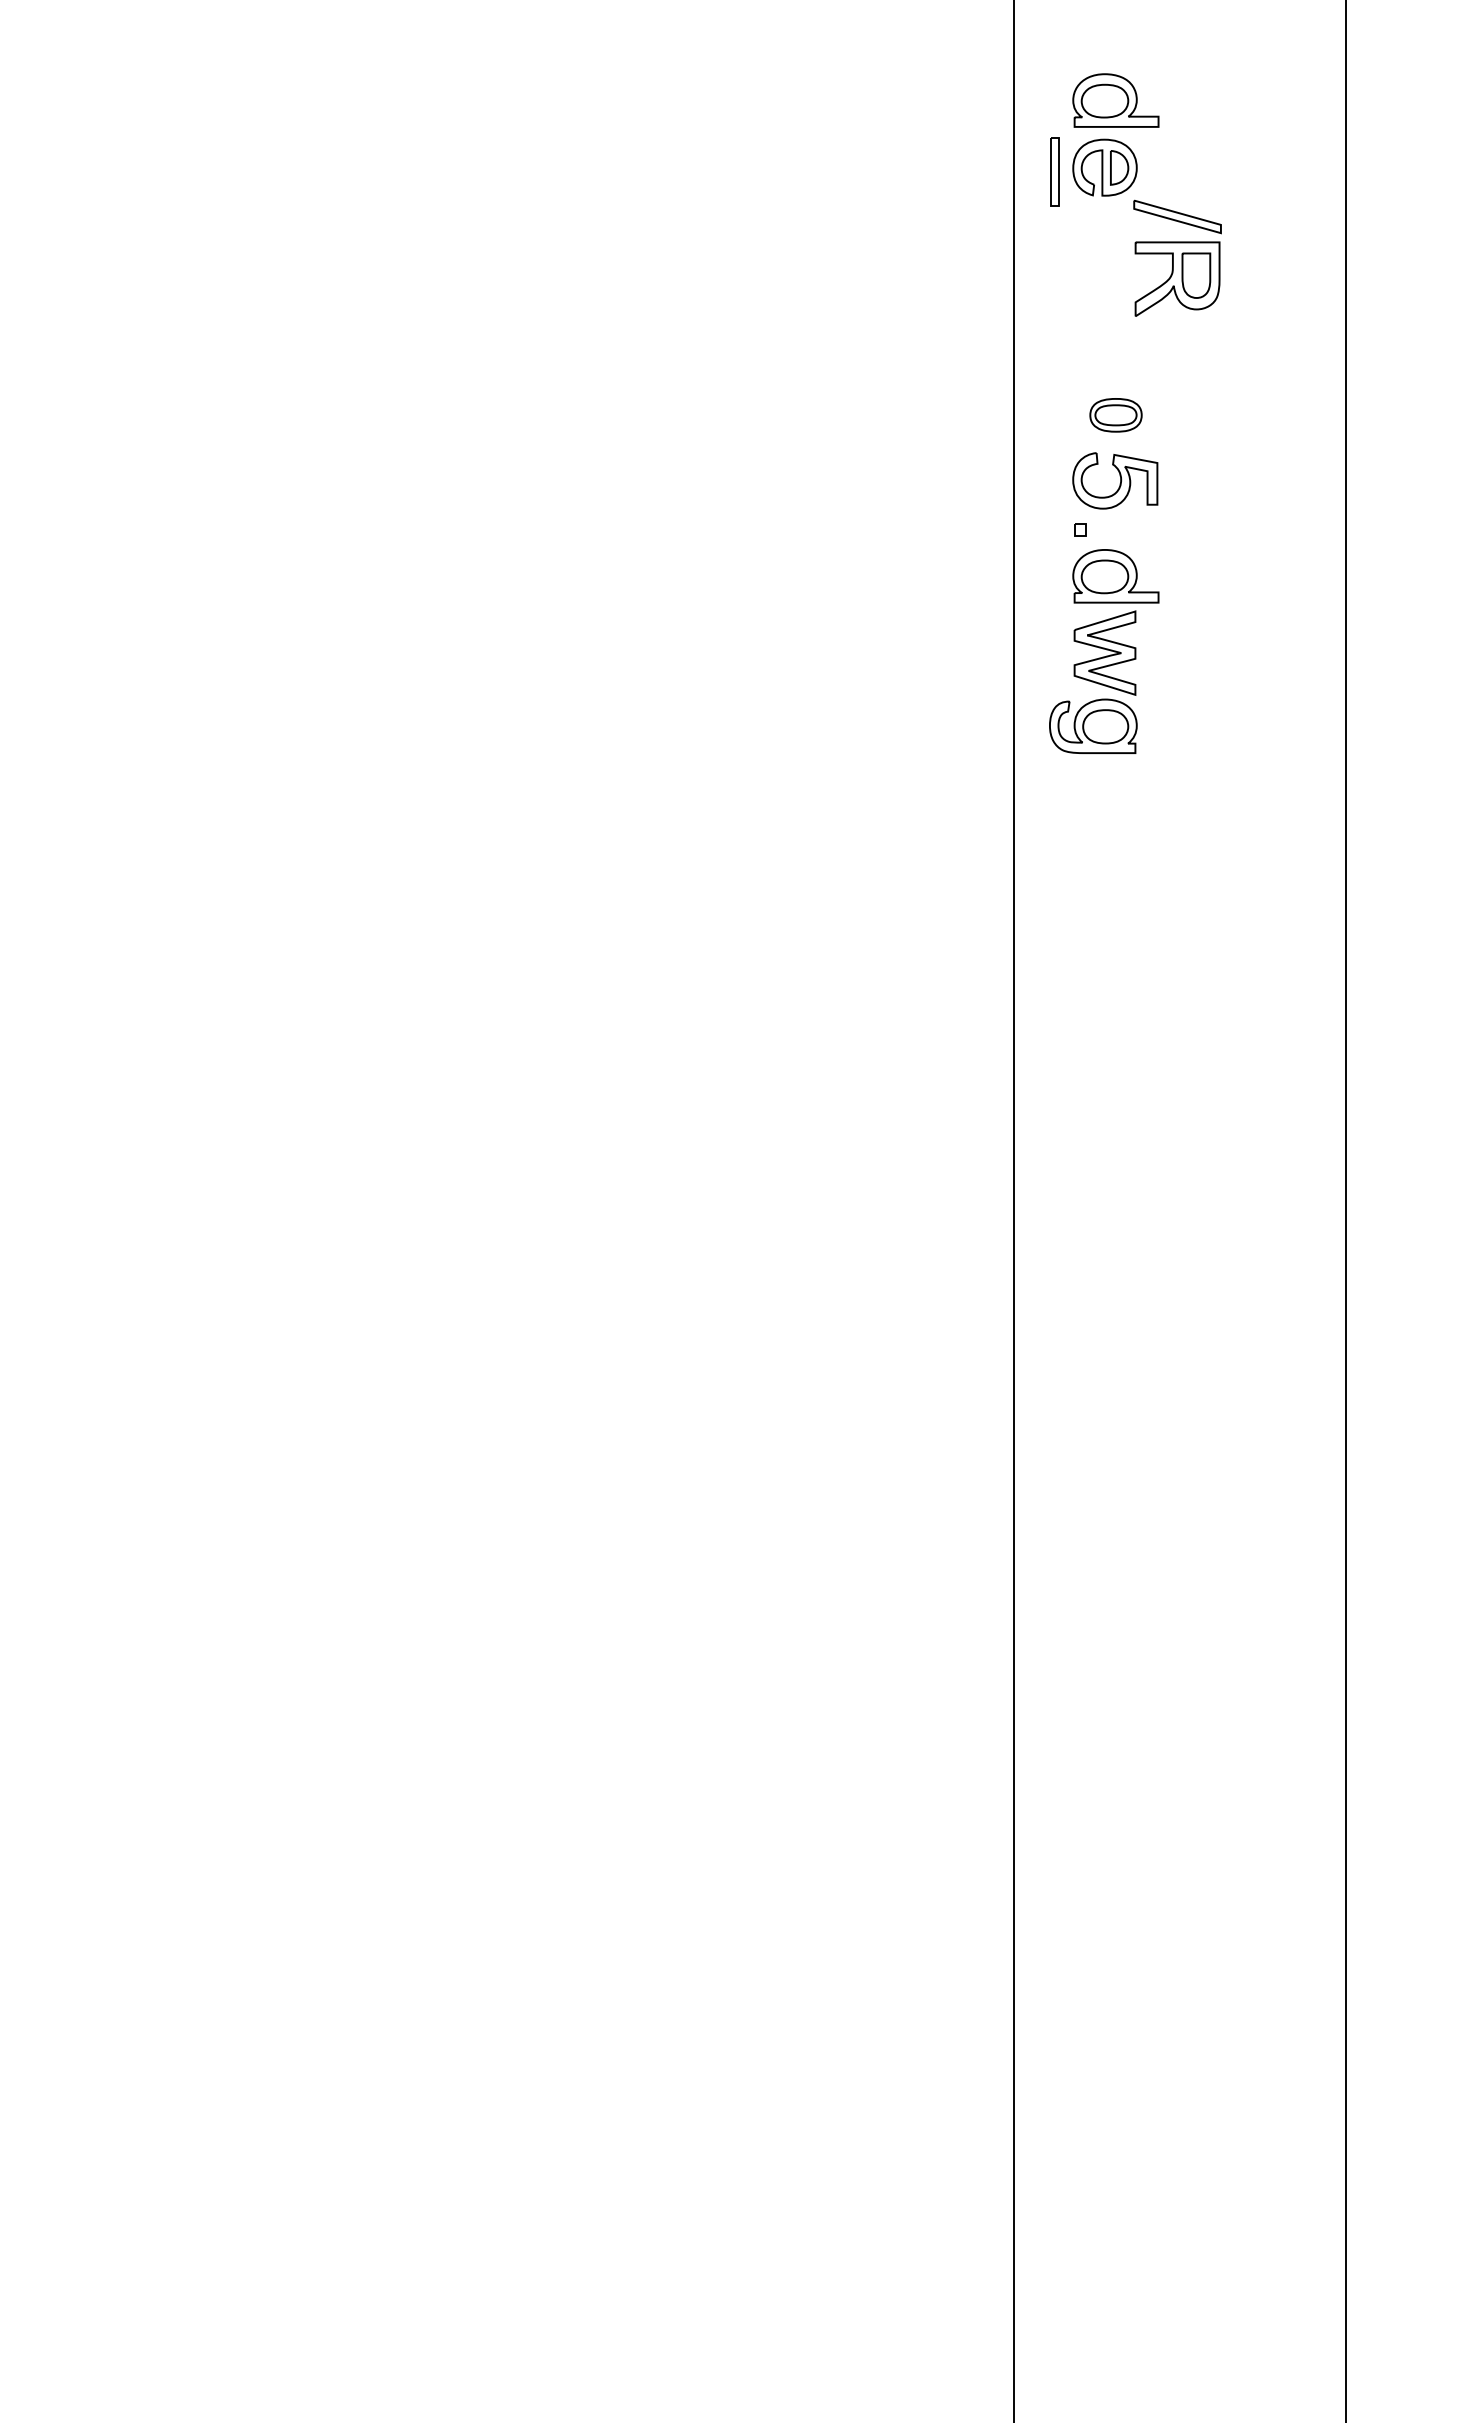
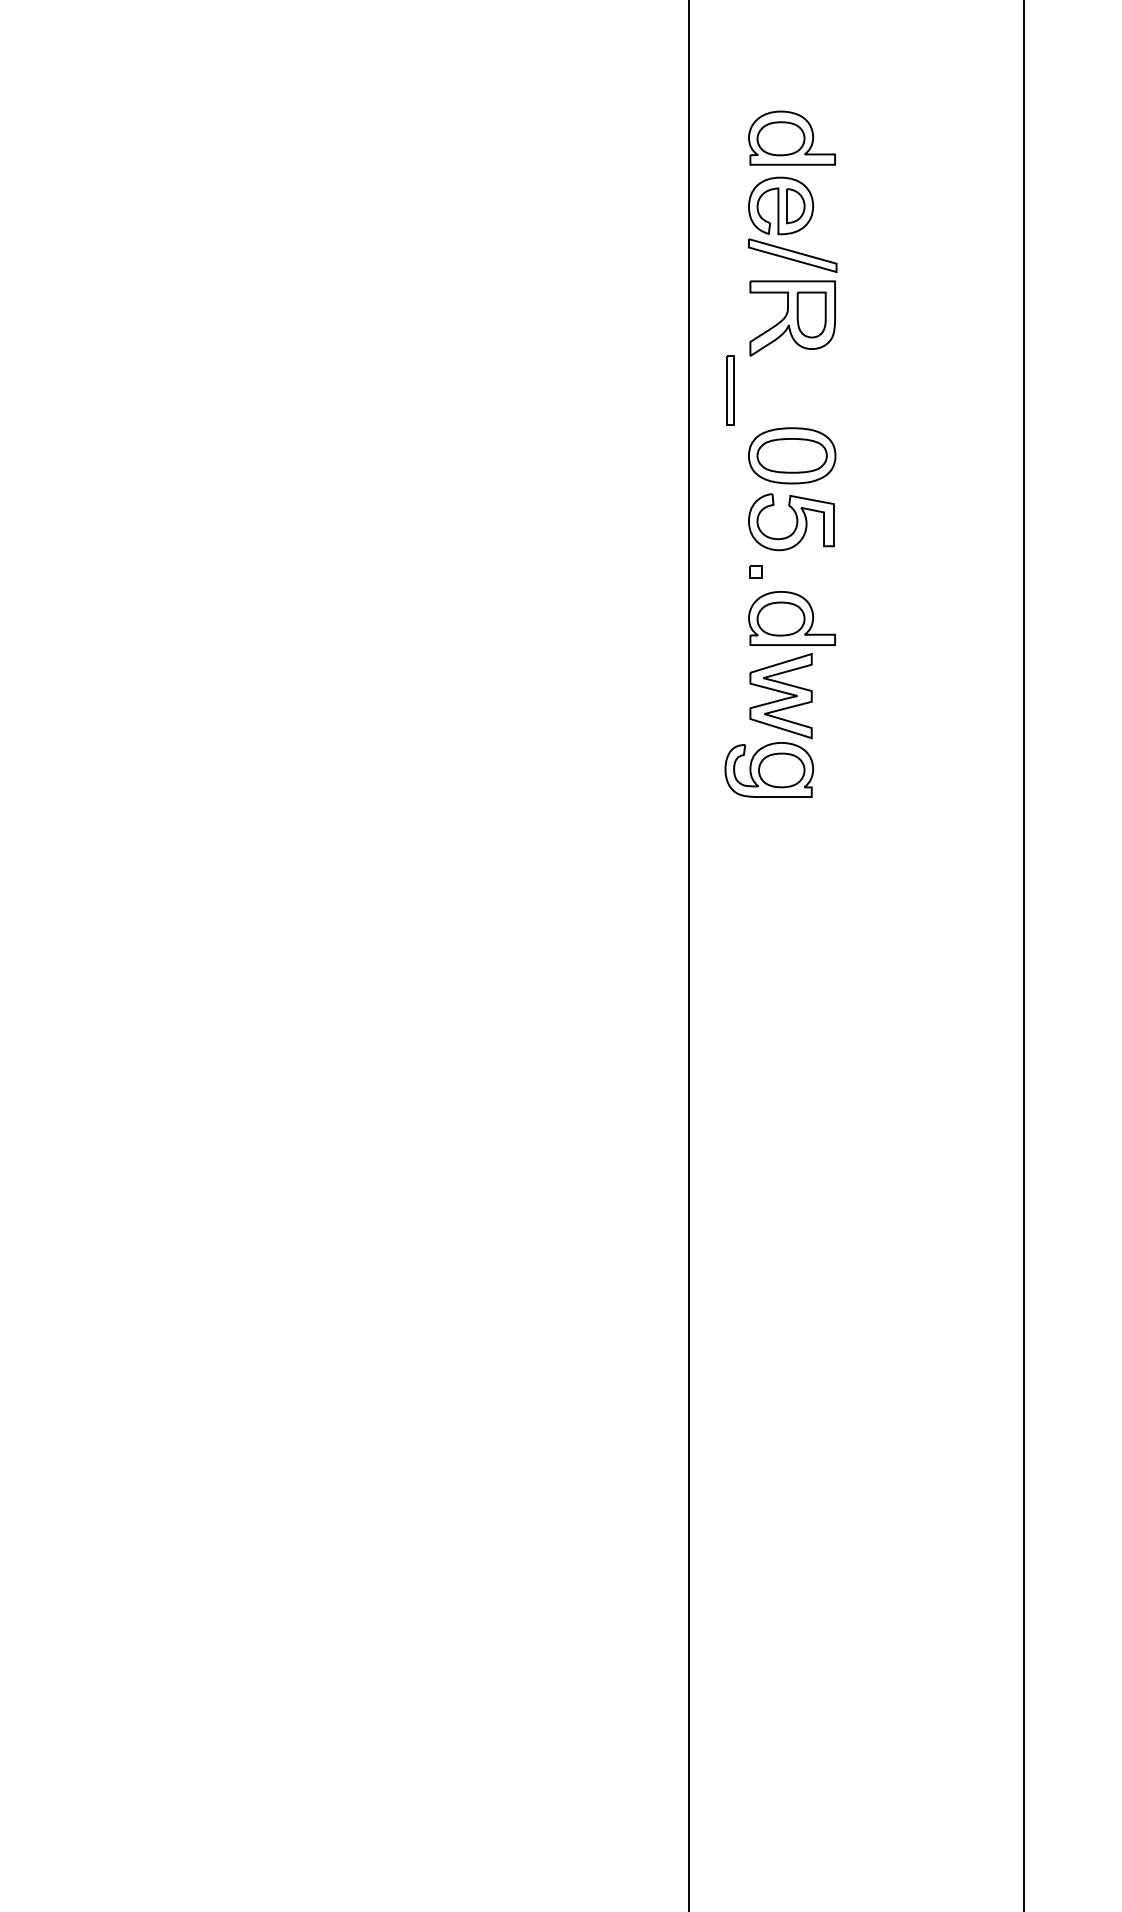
part: (1054, 171) -> (730, 389), moved
part: (1177, 257) -> (792, 296), moved
part: (1115, 415) -> (791, 456), size x1.67

